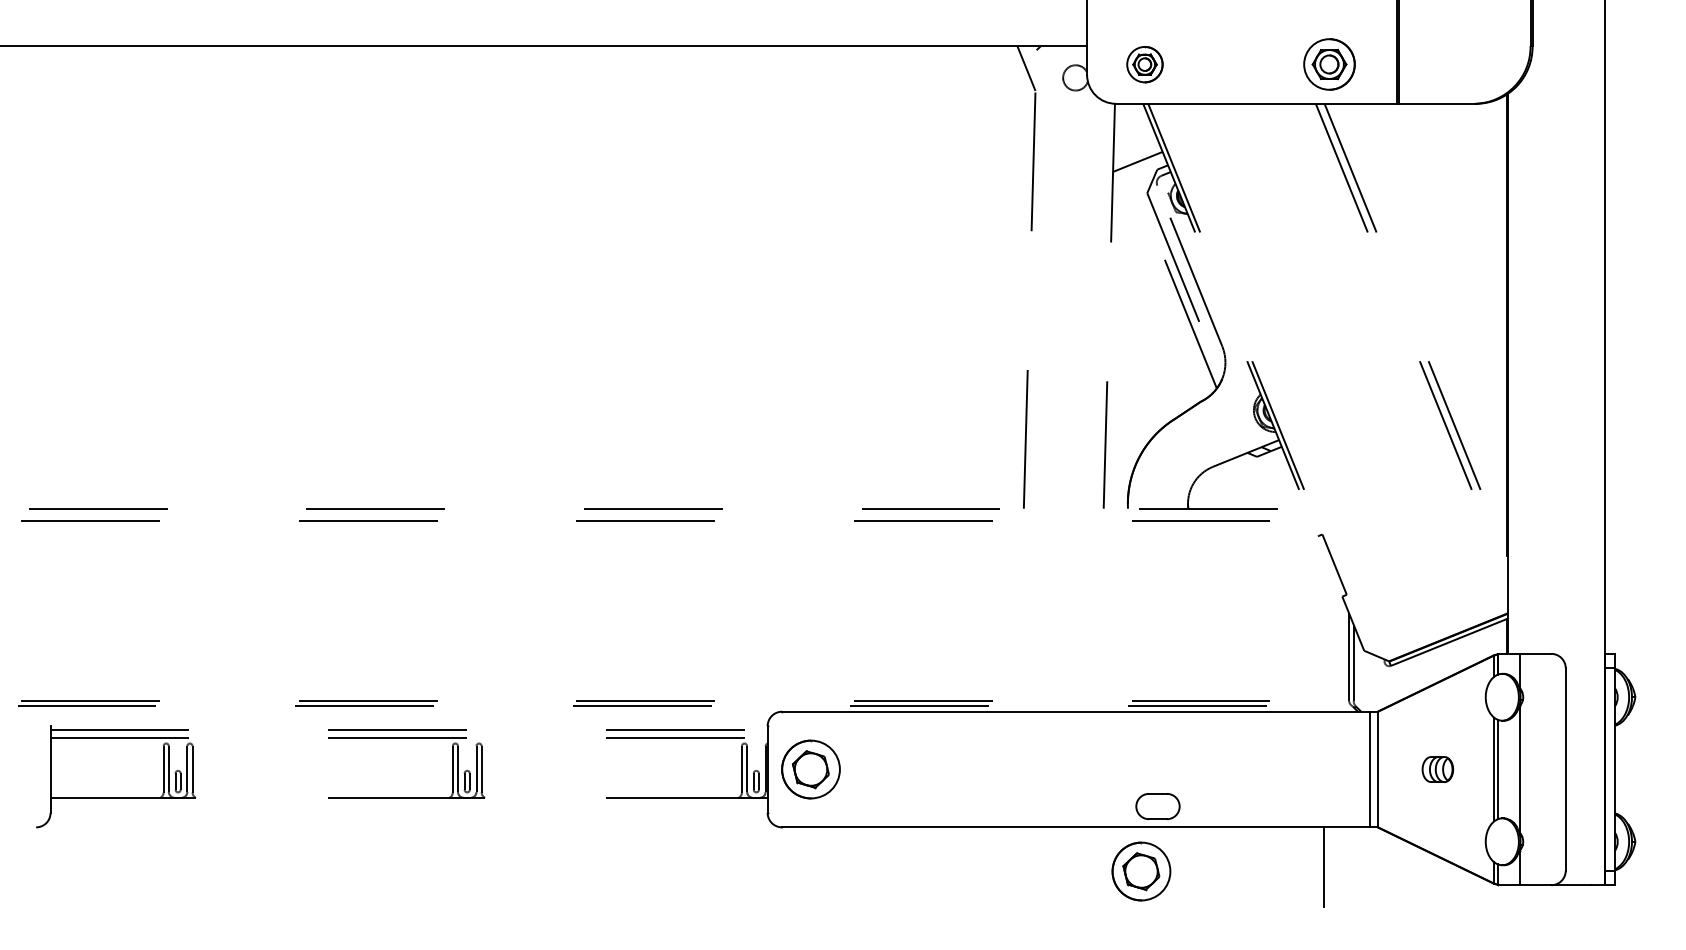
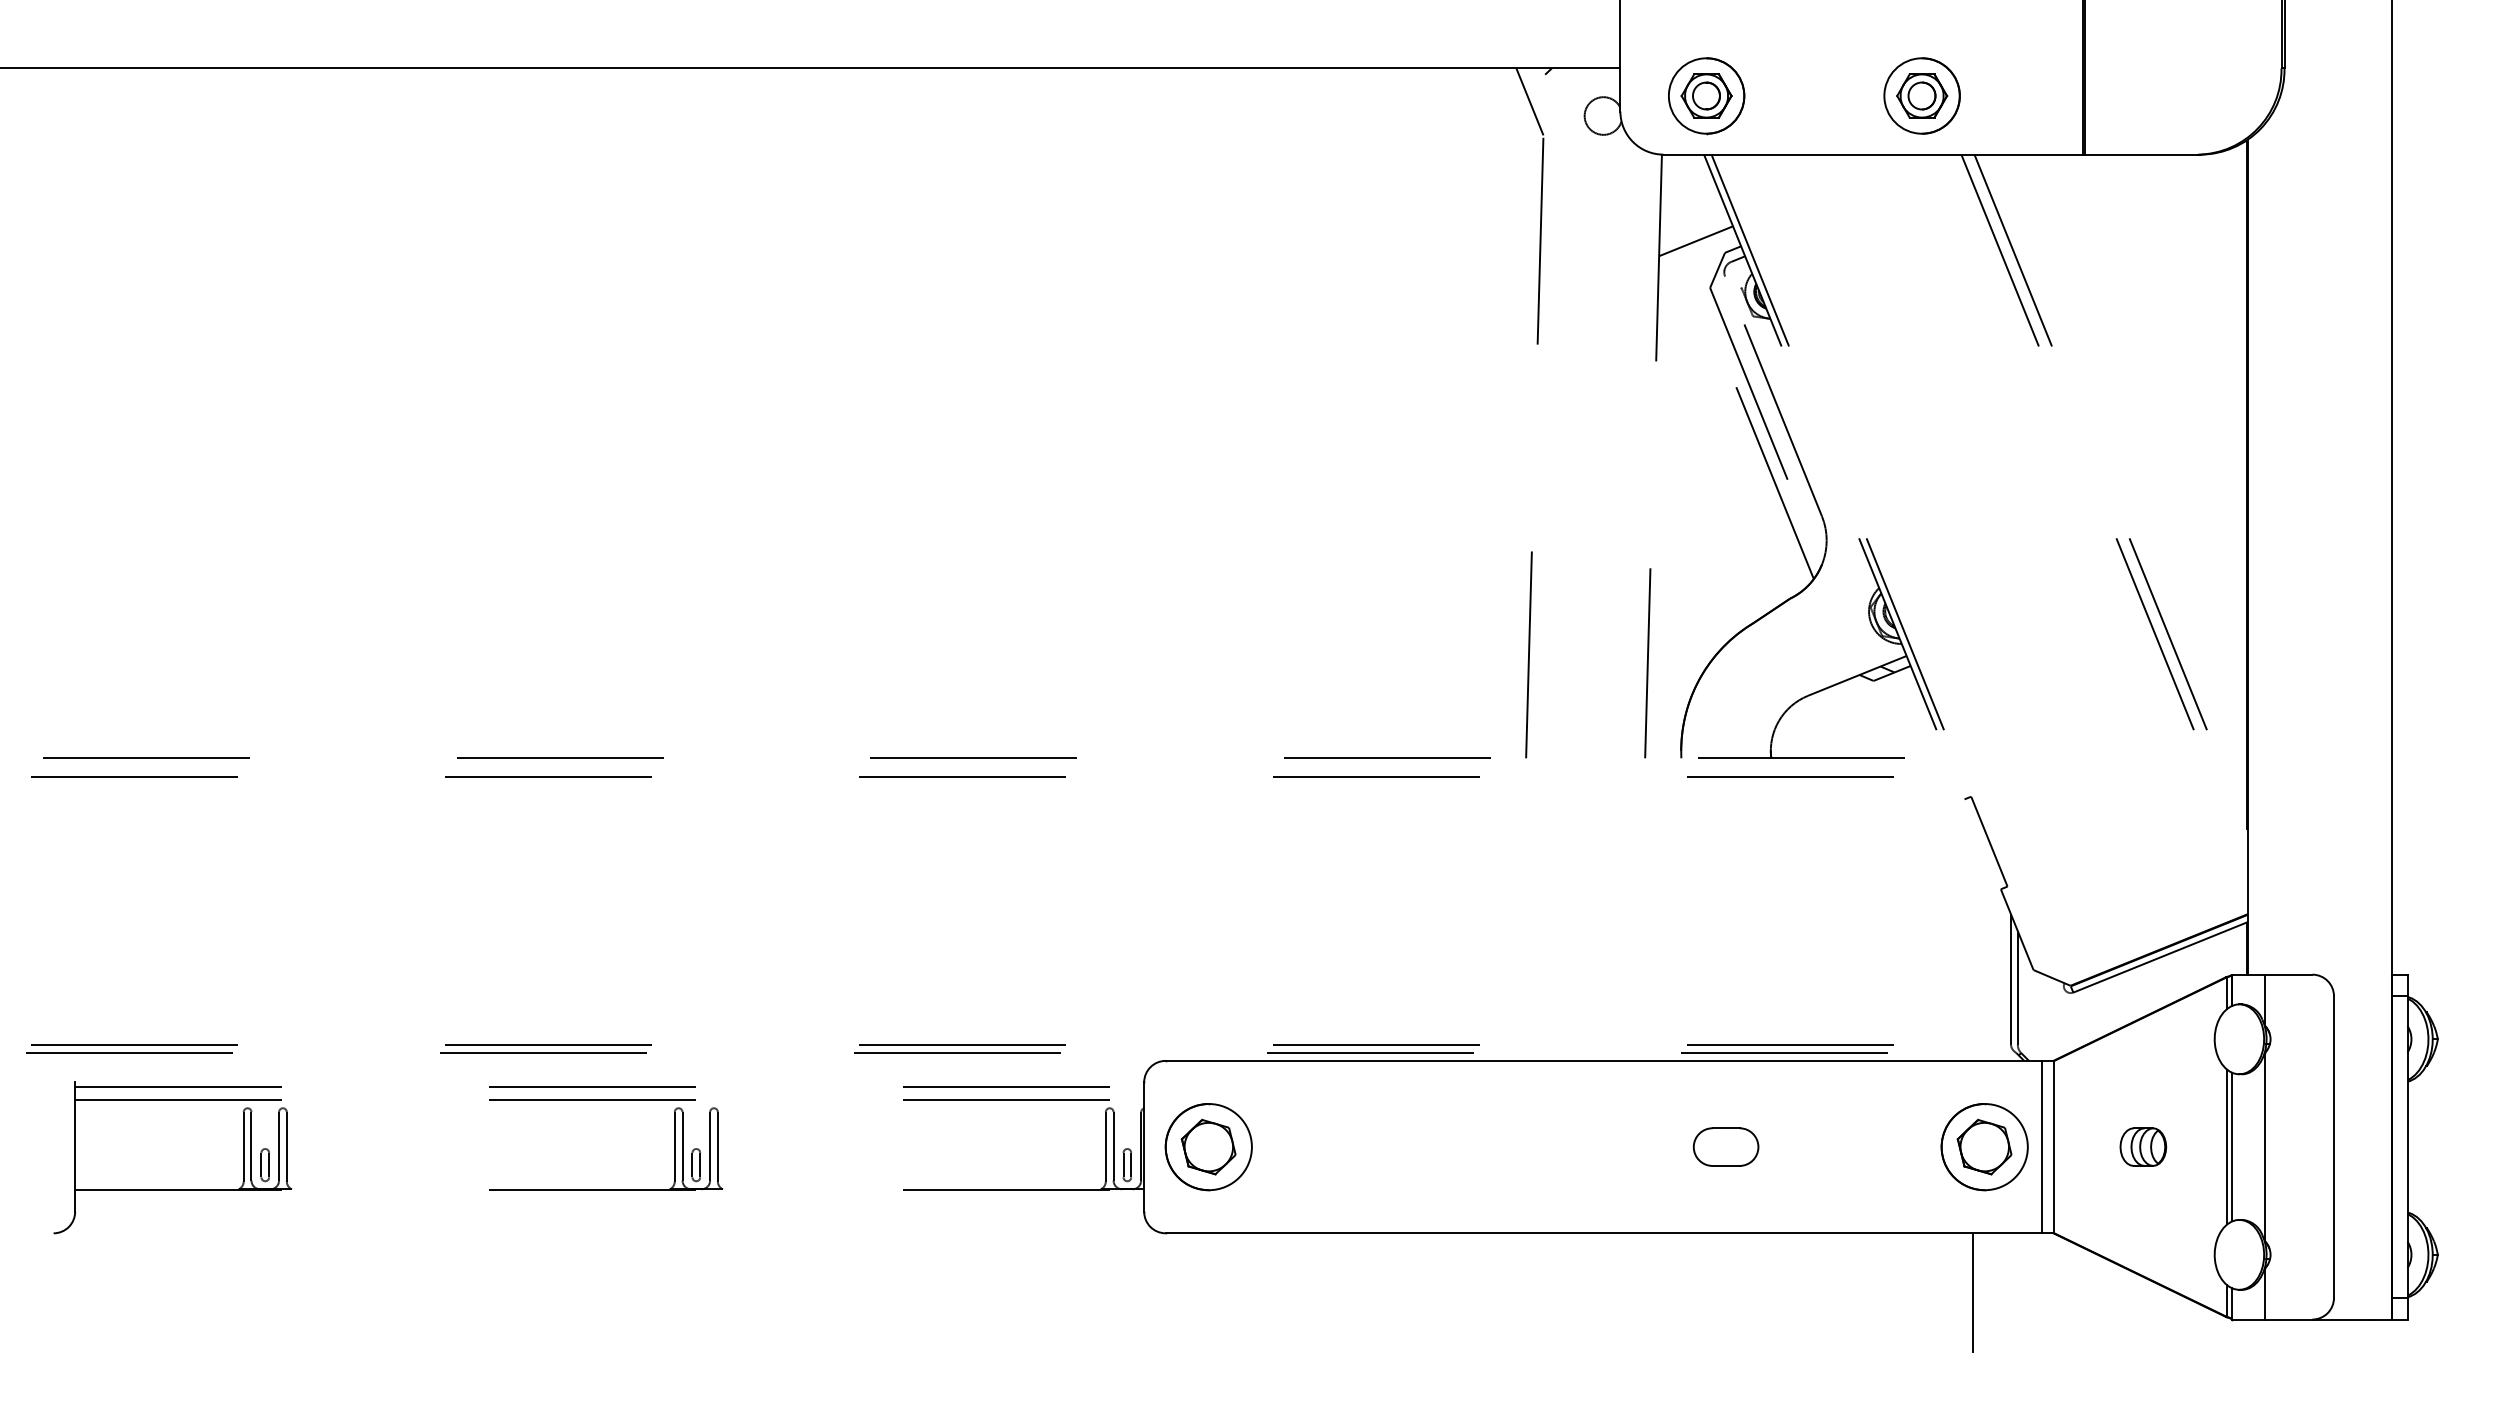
part: (1144, 64) -> (1705, 96), size x1.43
part: (1329, 64) -> (1922, 96), moved
part: (1157, 806) -> (1725, 1147), moved
part: (1141, 871) -> (1984, 1147), moved

